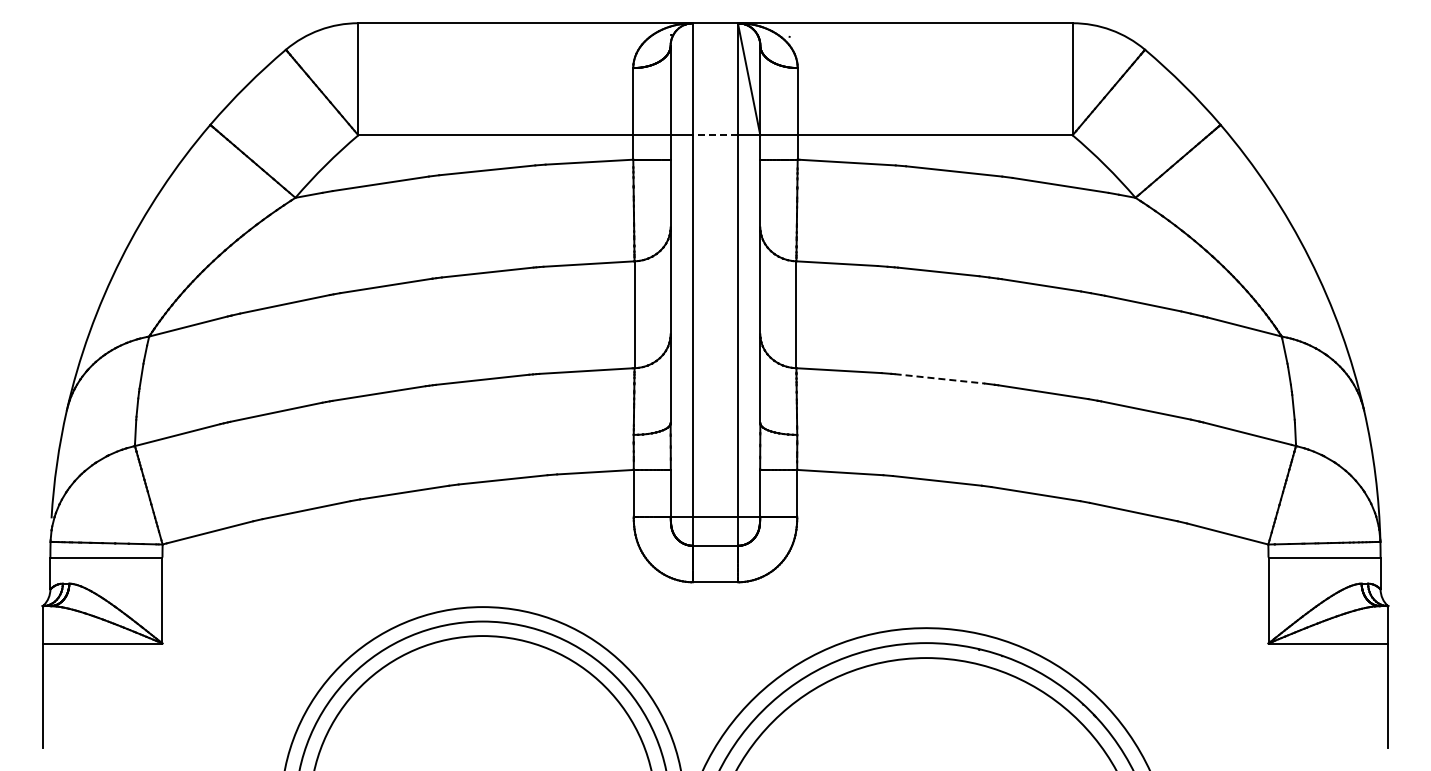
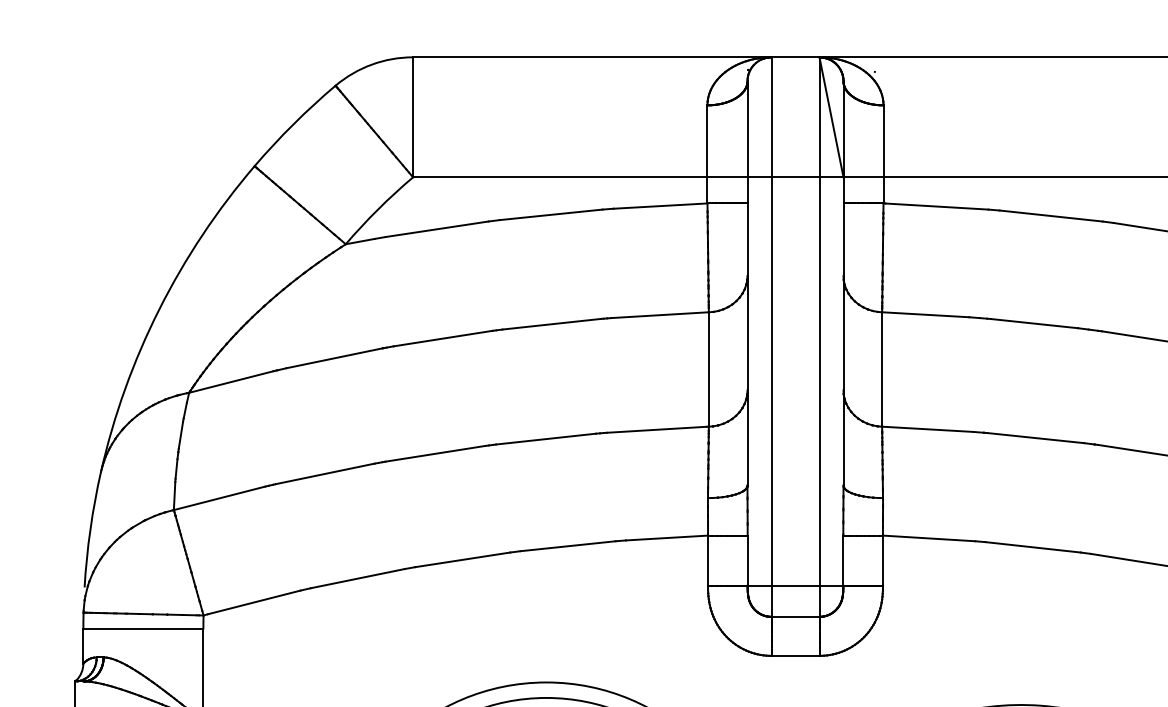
line: (715, 135) -> (795, 177), dashed -> solid
line: (939, 378) -> (1035, 437), dashed -> solid

